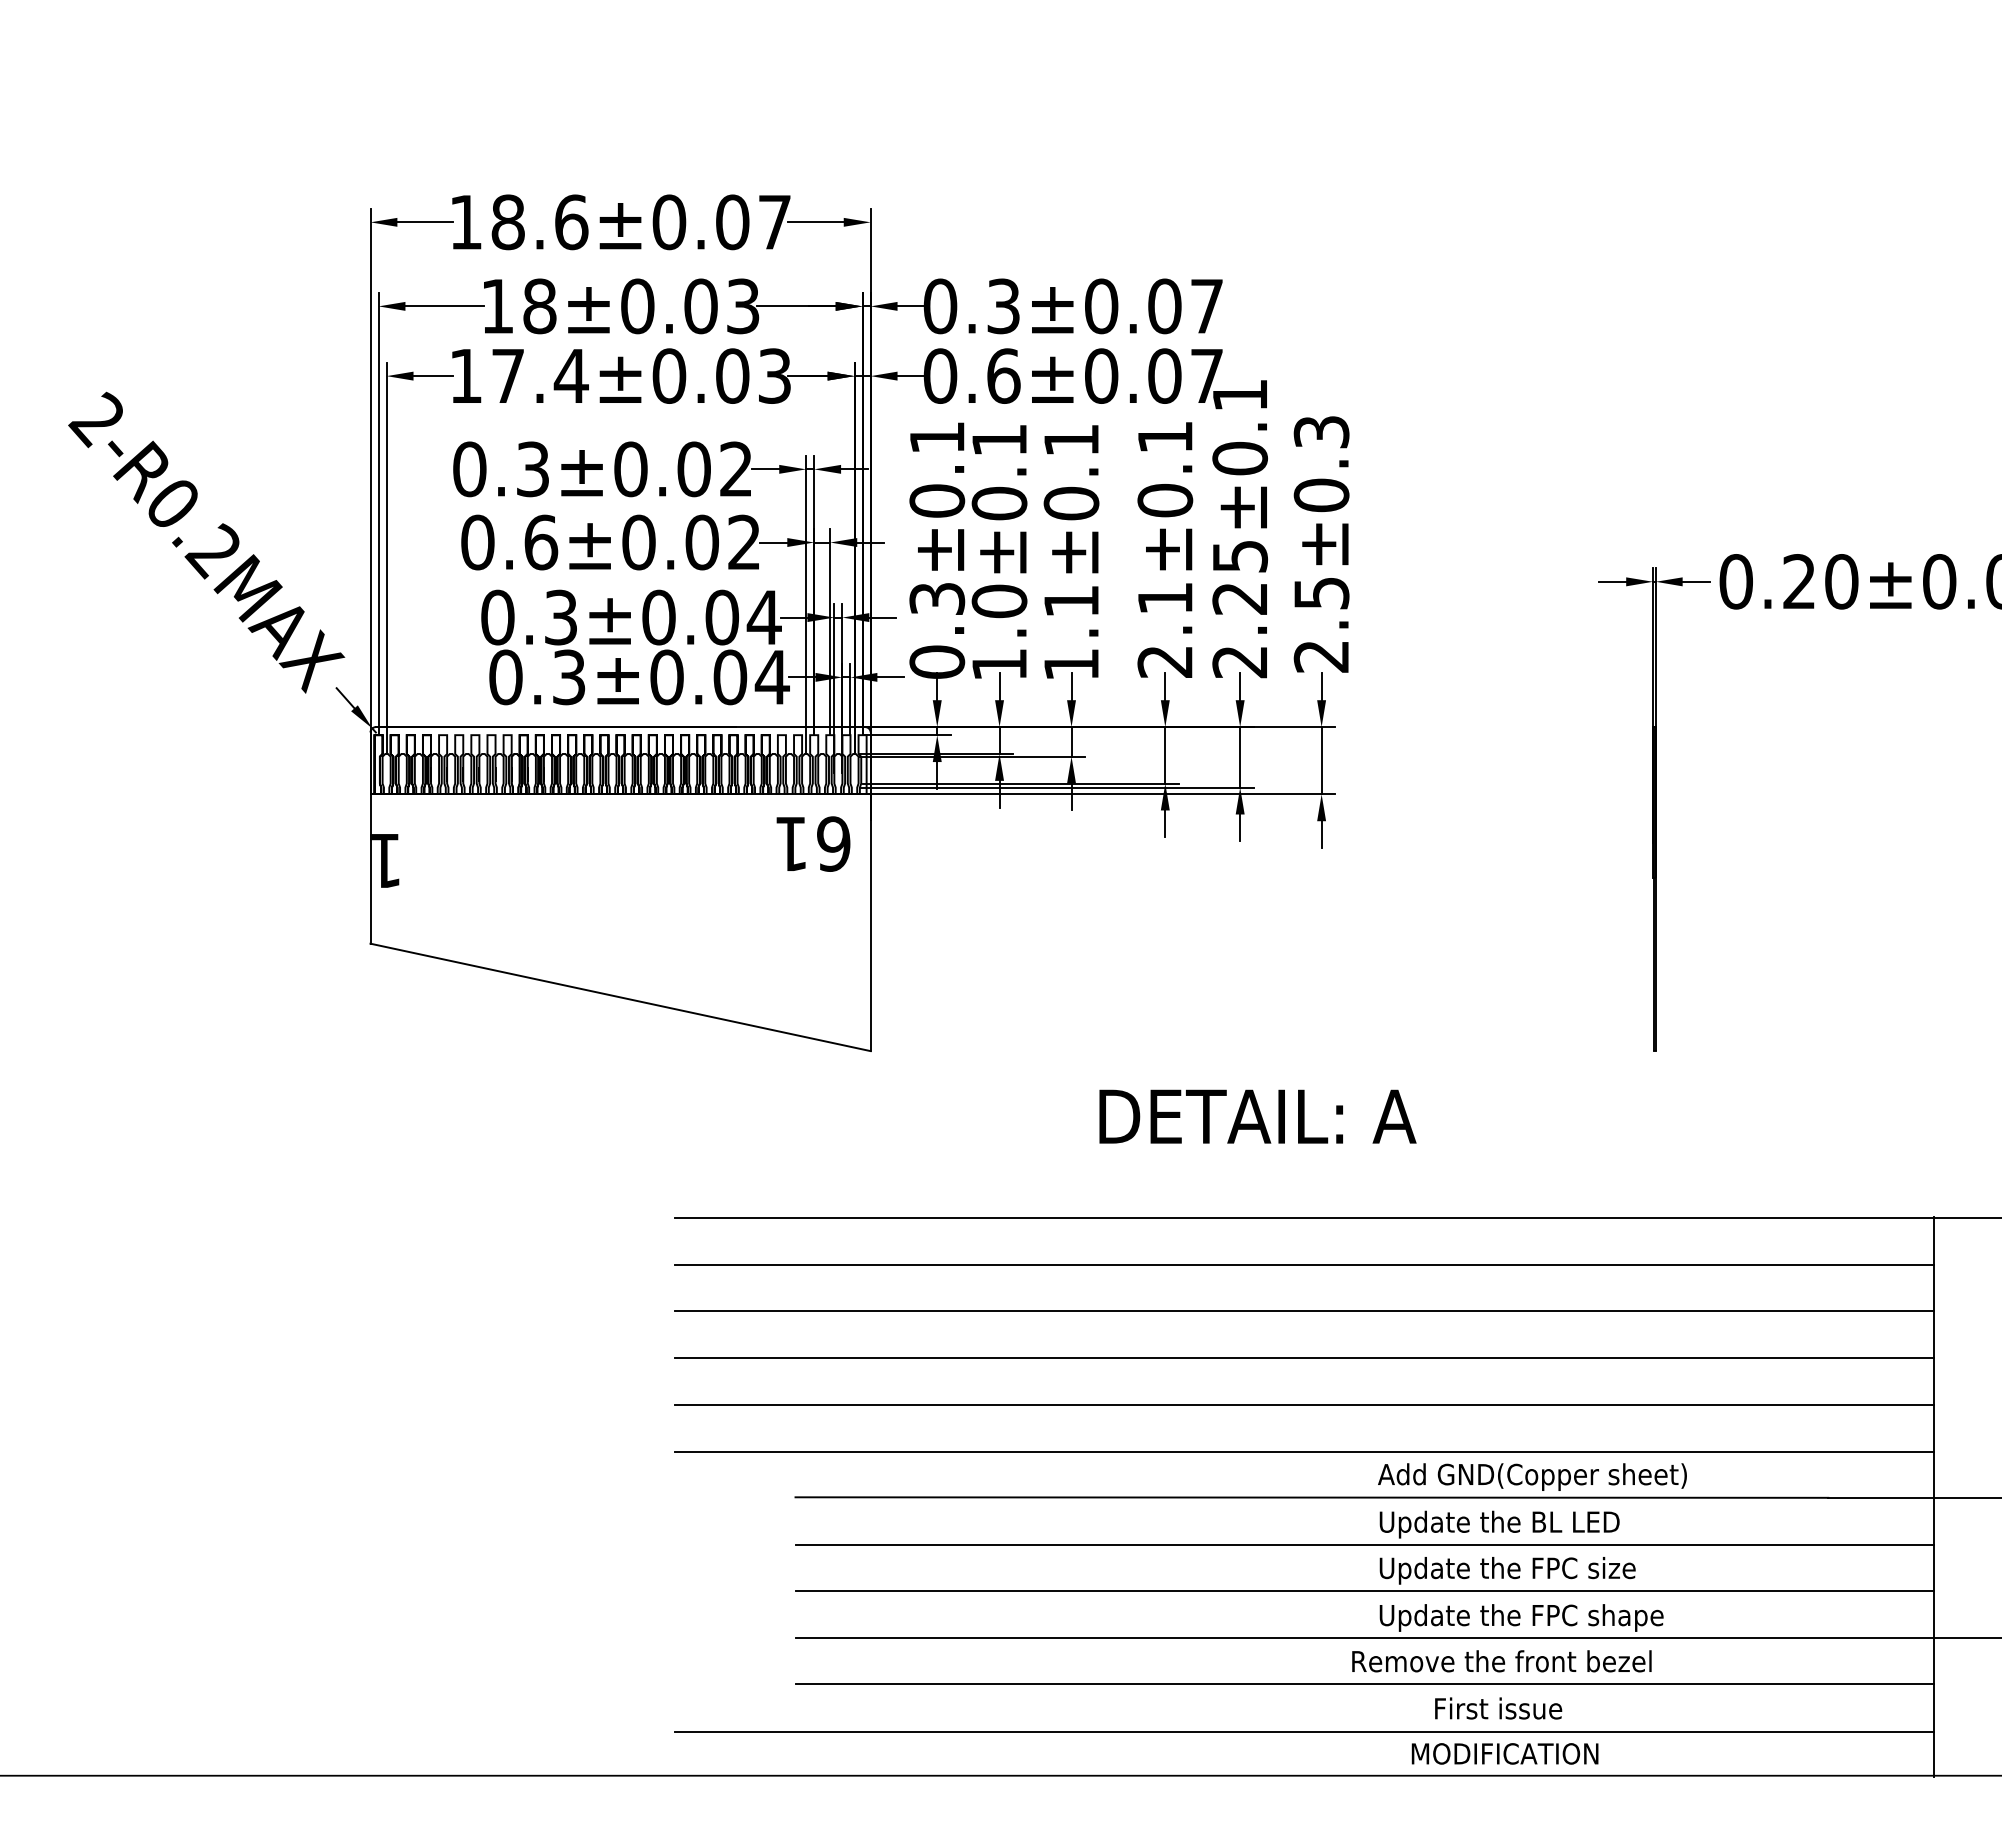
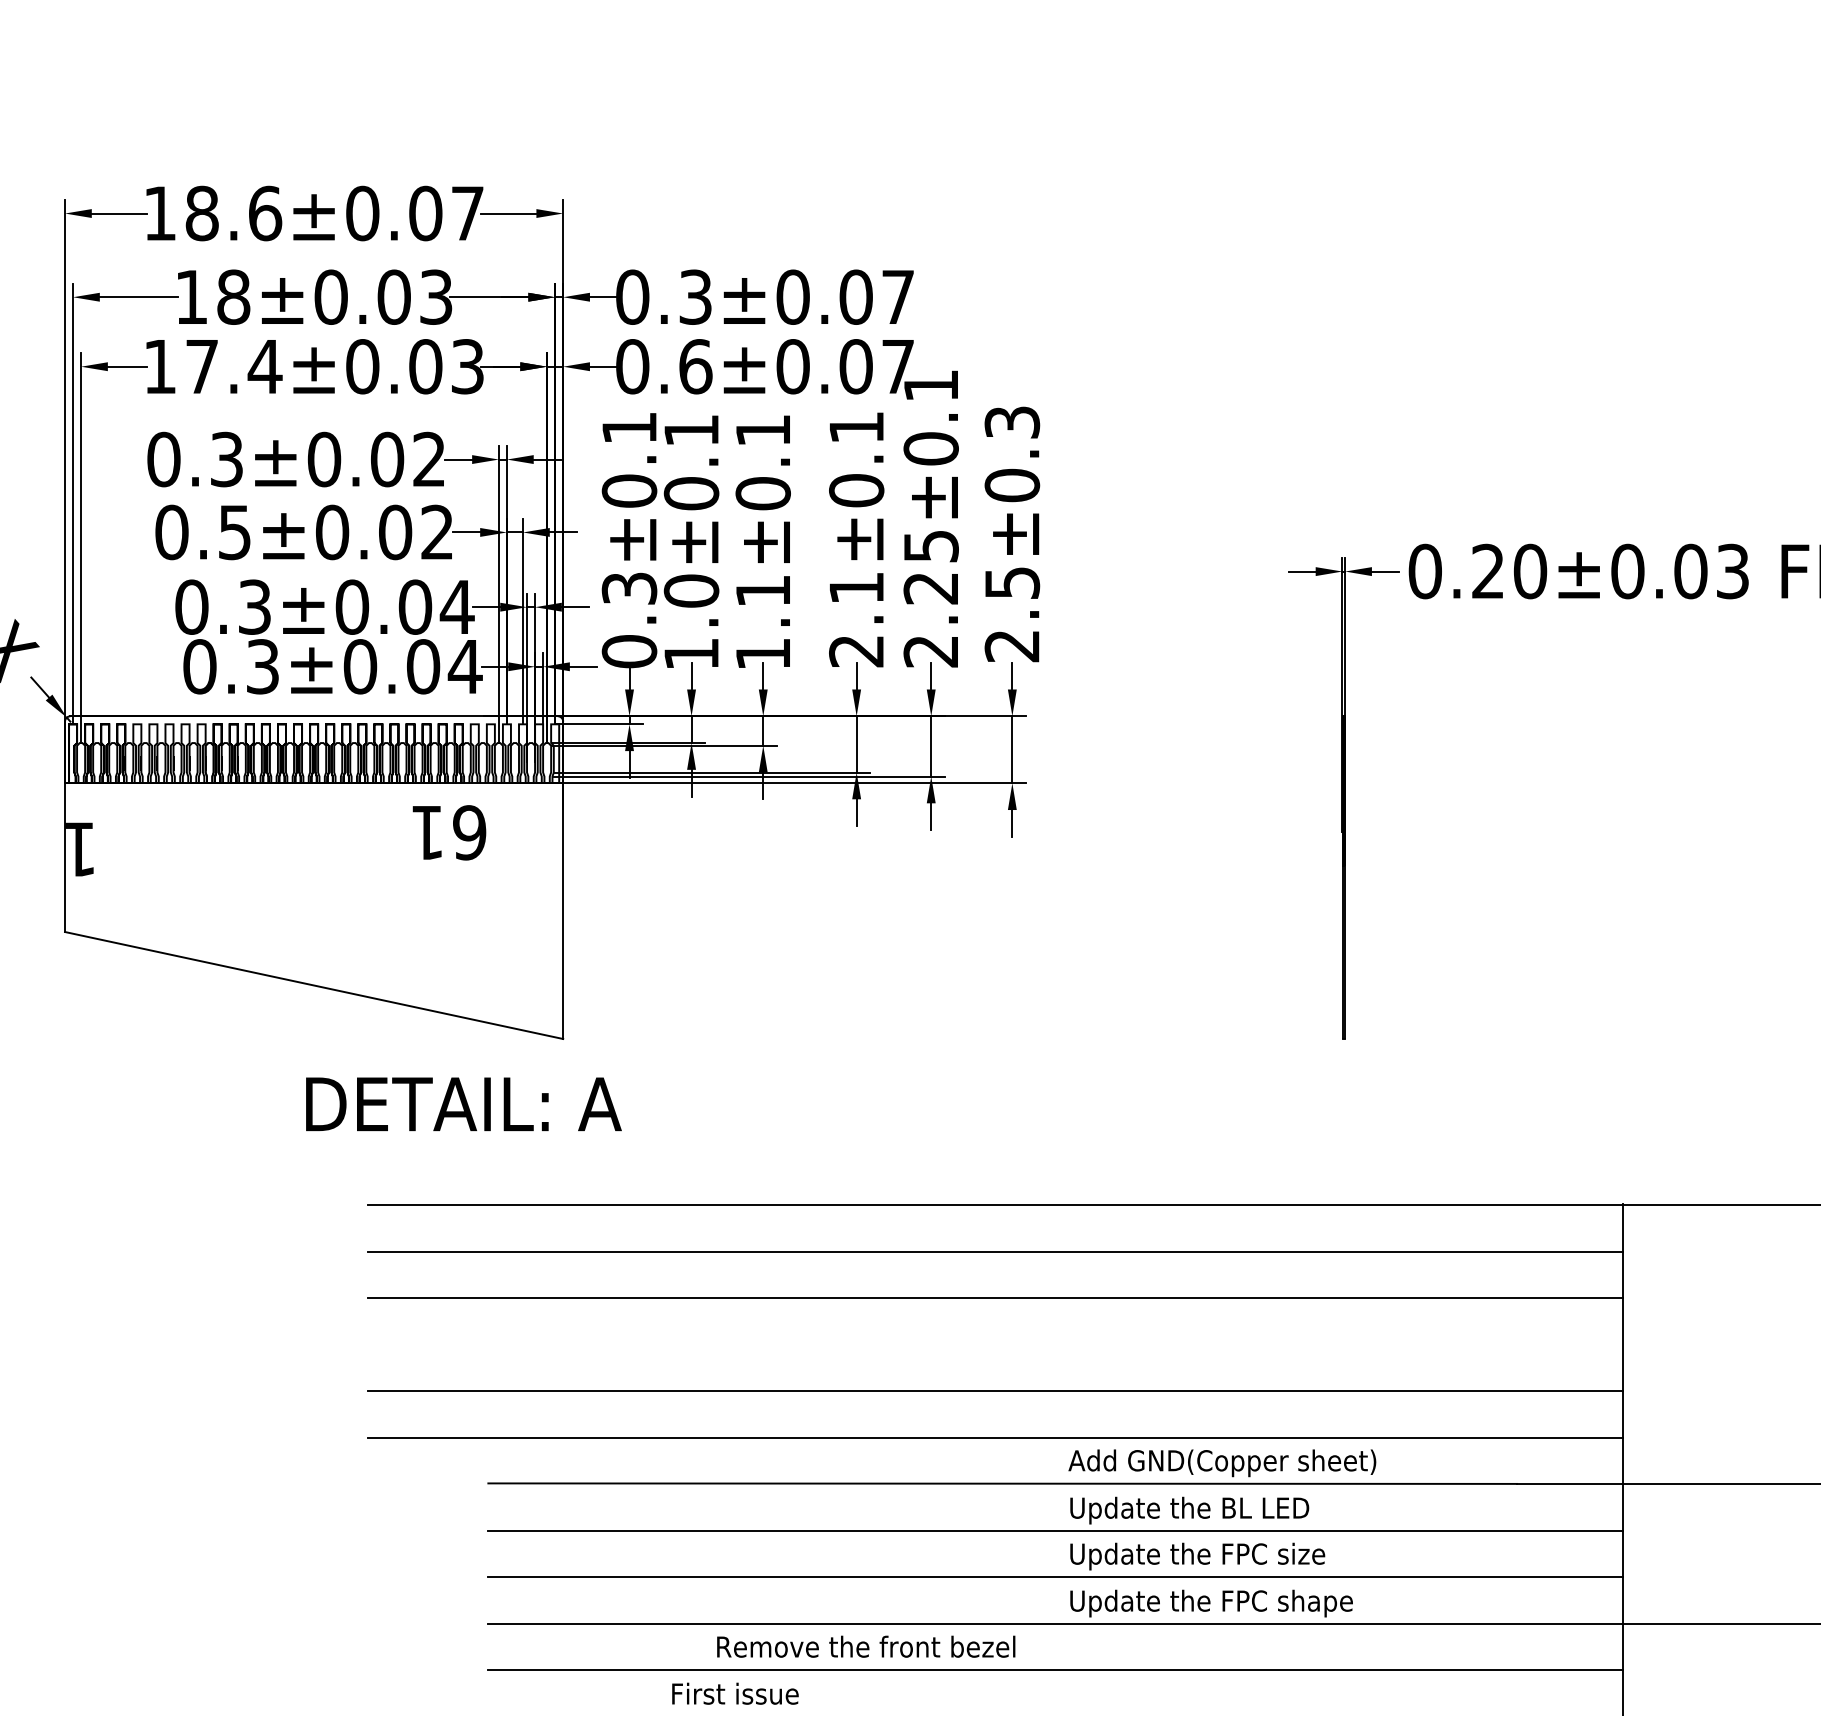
text: (541, 542) -> (235, 532), 0.6±0.02 -> 0.5±0.02
text: (813, 843) -> (449, 832), moved
text: (1257, 1116) -> (463, 1104), moved
line: (1304, 1358) -> (995, 1345), removed
text: (1501, 1661) -> (865, 1646), moved
text: (1498, 1708) -> (735, 1693), moved

